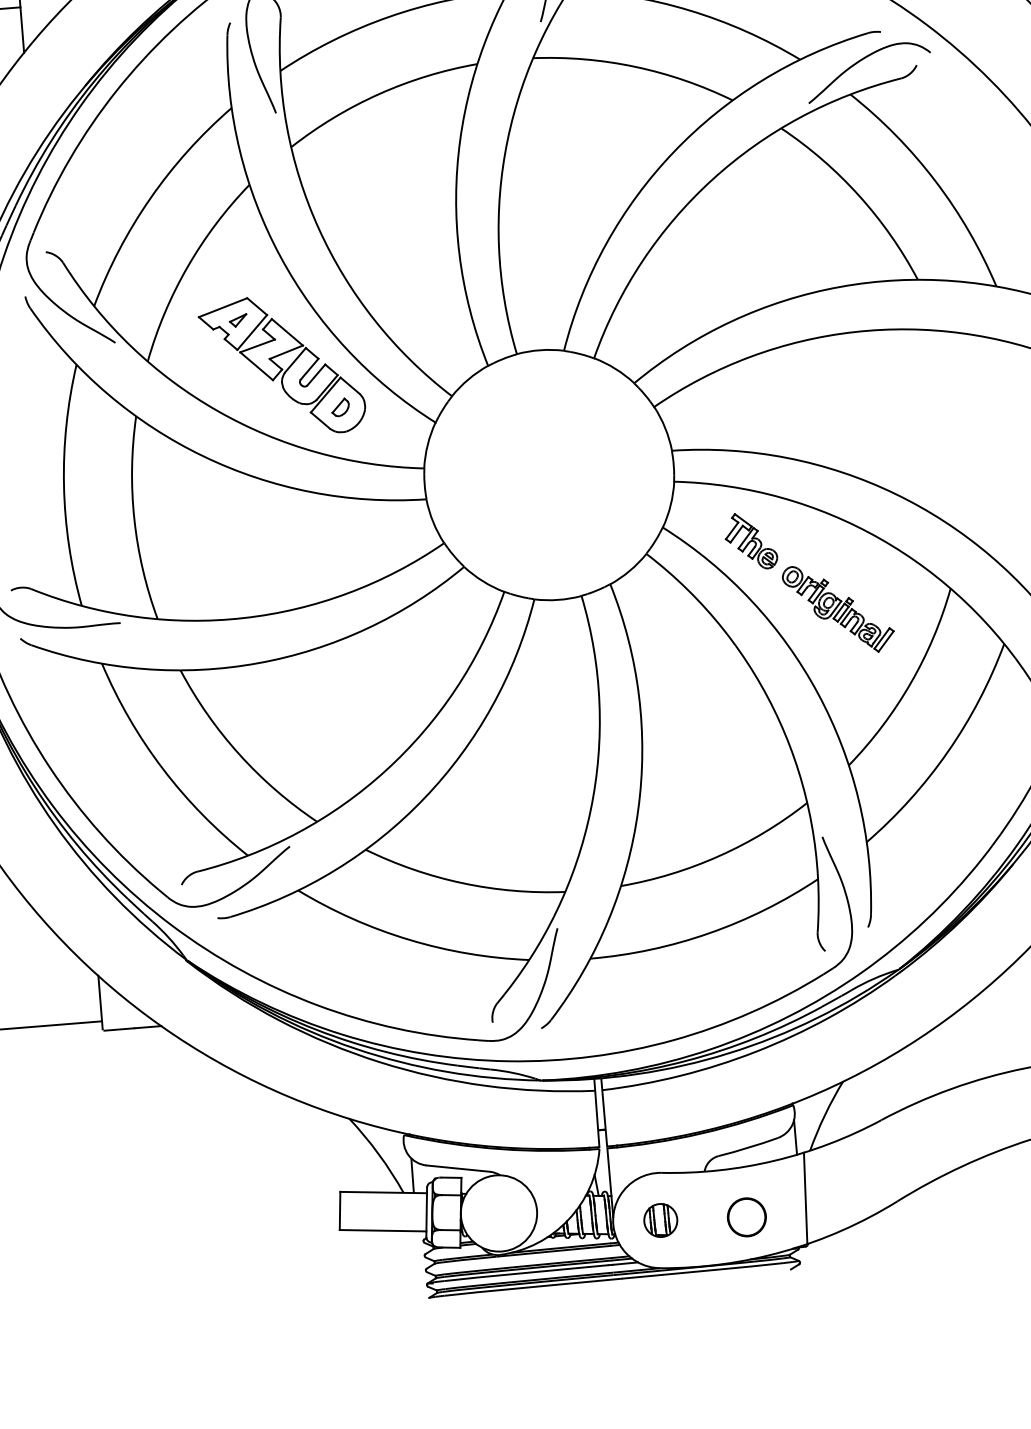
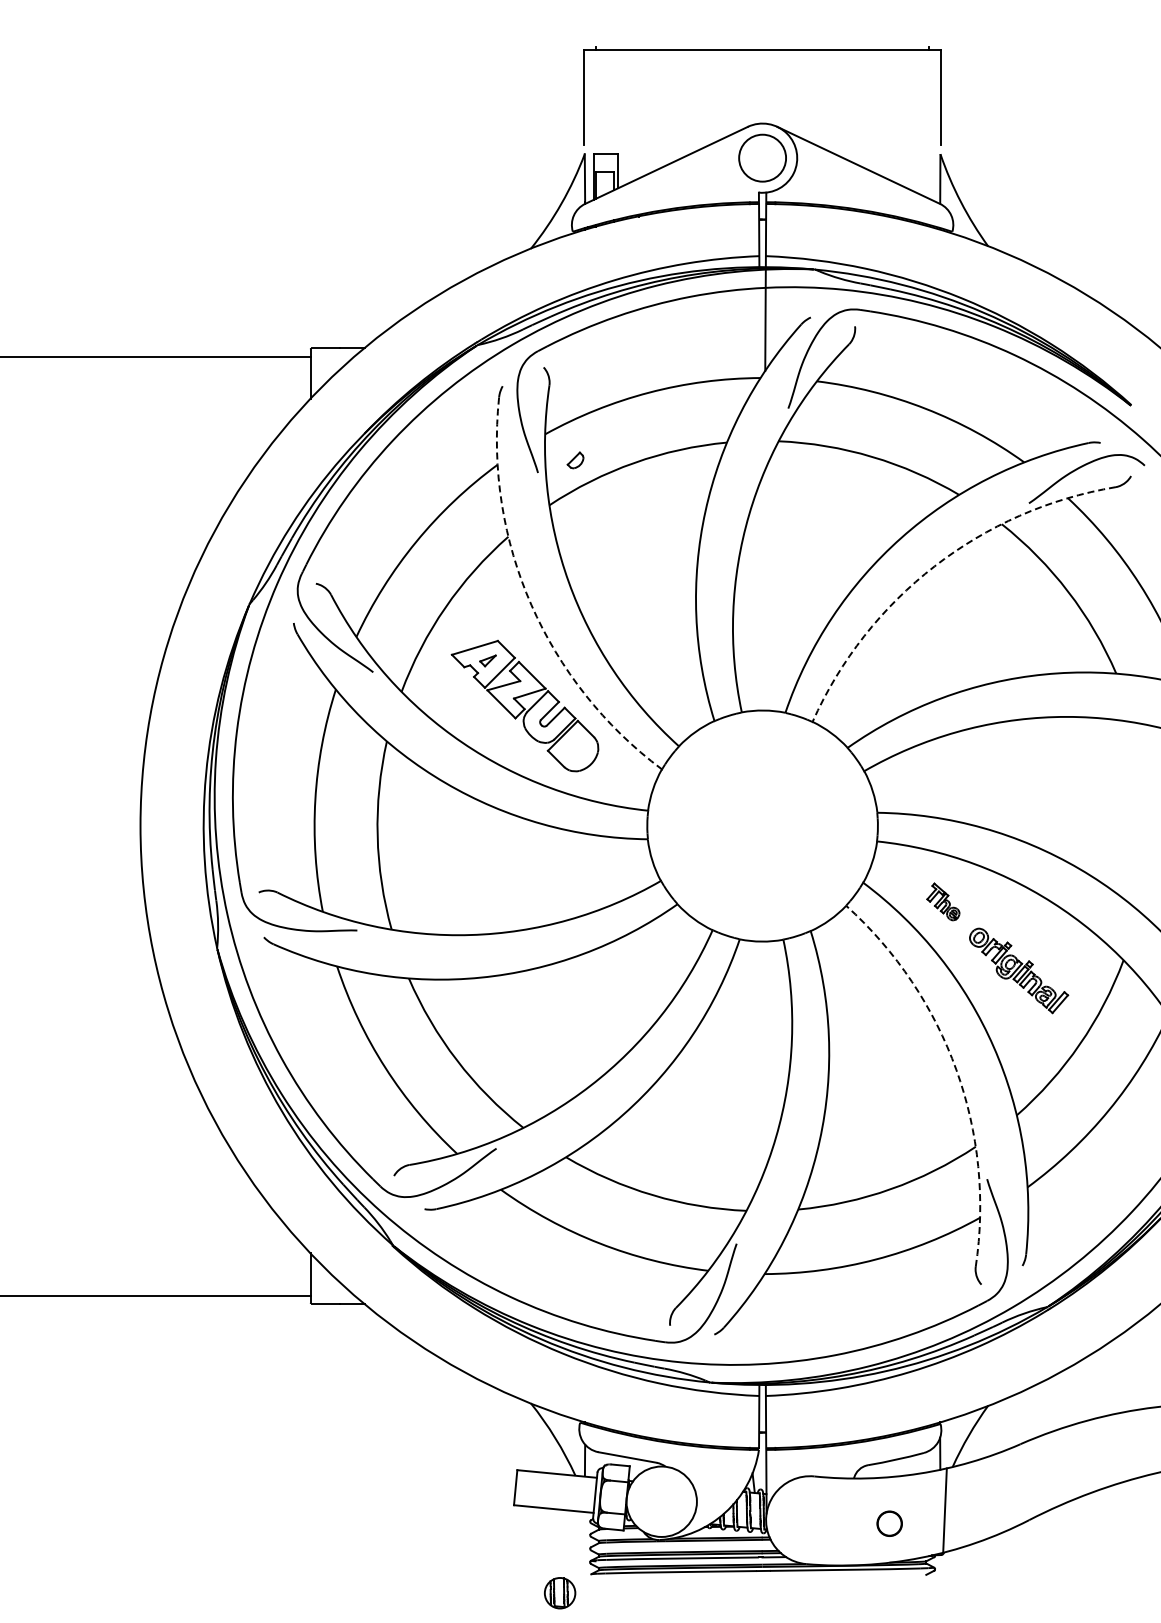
arc: (712, 179) -> (934, 566), solid -> dashed
arc: (280, 256) -> (531, 605), solid -> dashed
part: (340, 407) -> (575, 460), moved
part: (751, 540) -> (943, 901), size x0.7
arc: (779, 721) -> (956, 1069), solid -> dashed
circle: (746, 1217) -> (889, 1523), size x0.7
part: (661, 1220) -> (560, 1593), moved

